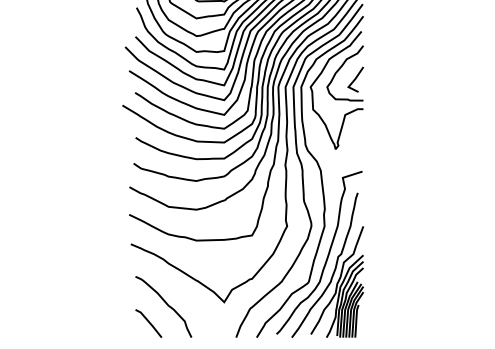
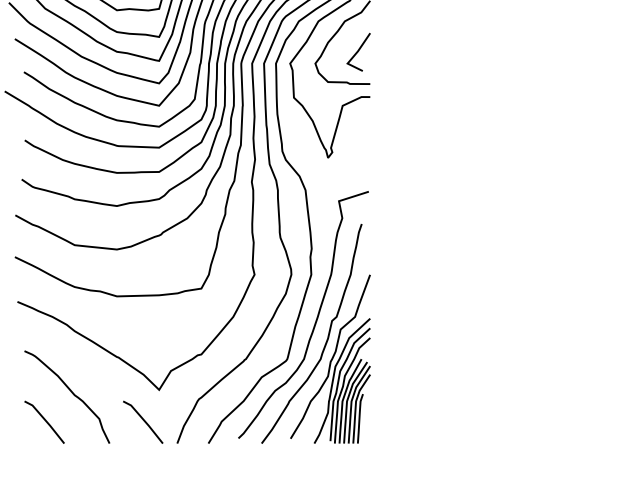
line: (213, 322) -> (142, 420), added

